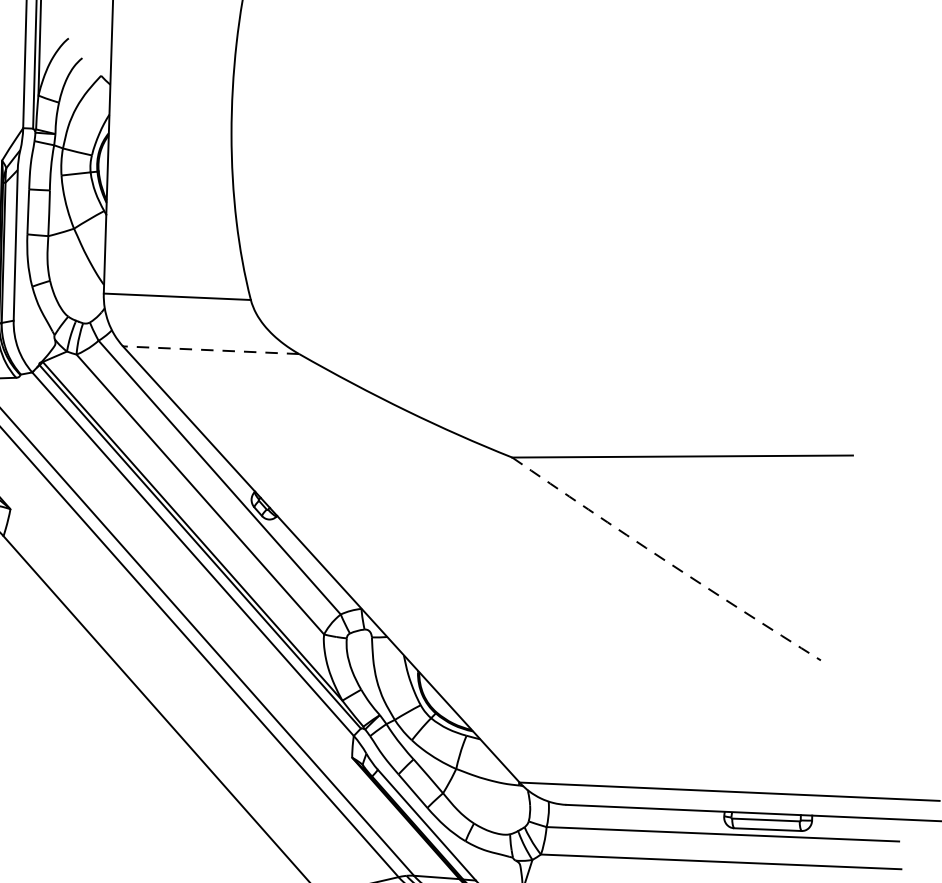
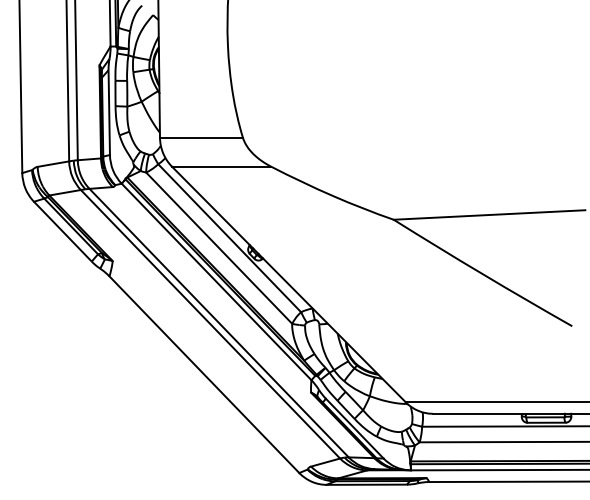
line: (210, 349) -> (221, 166), dashed -> solid
arc: (665, 561) -> (482, 274), dashed -> solid

